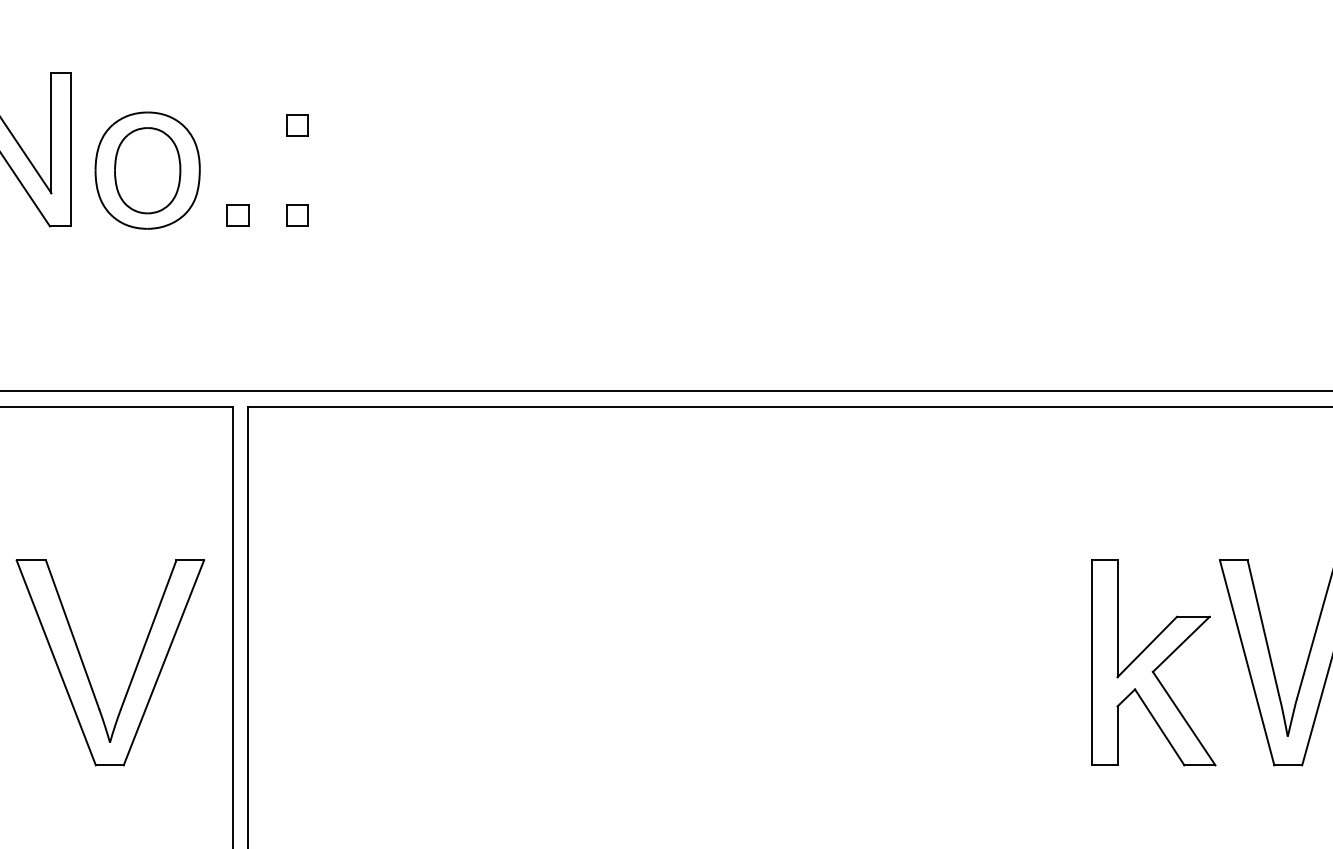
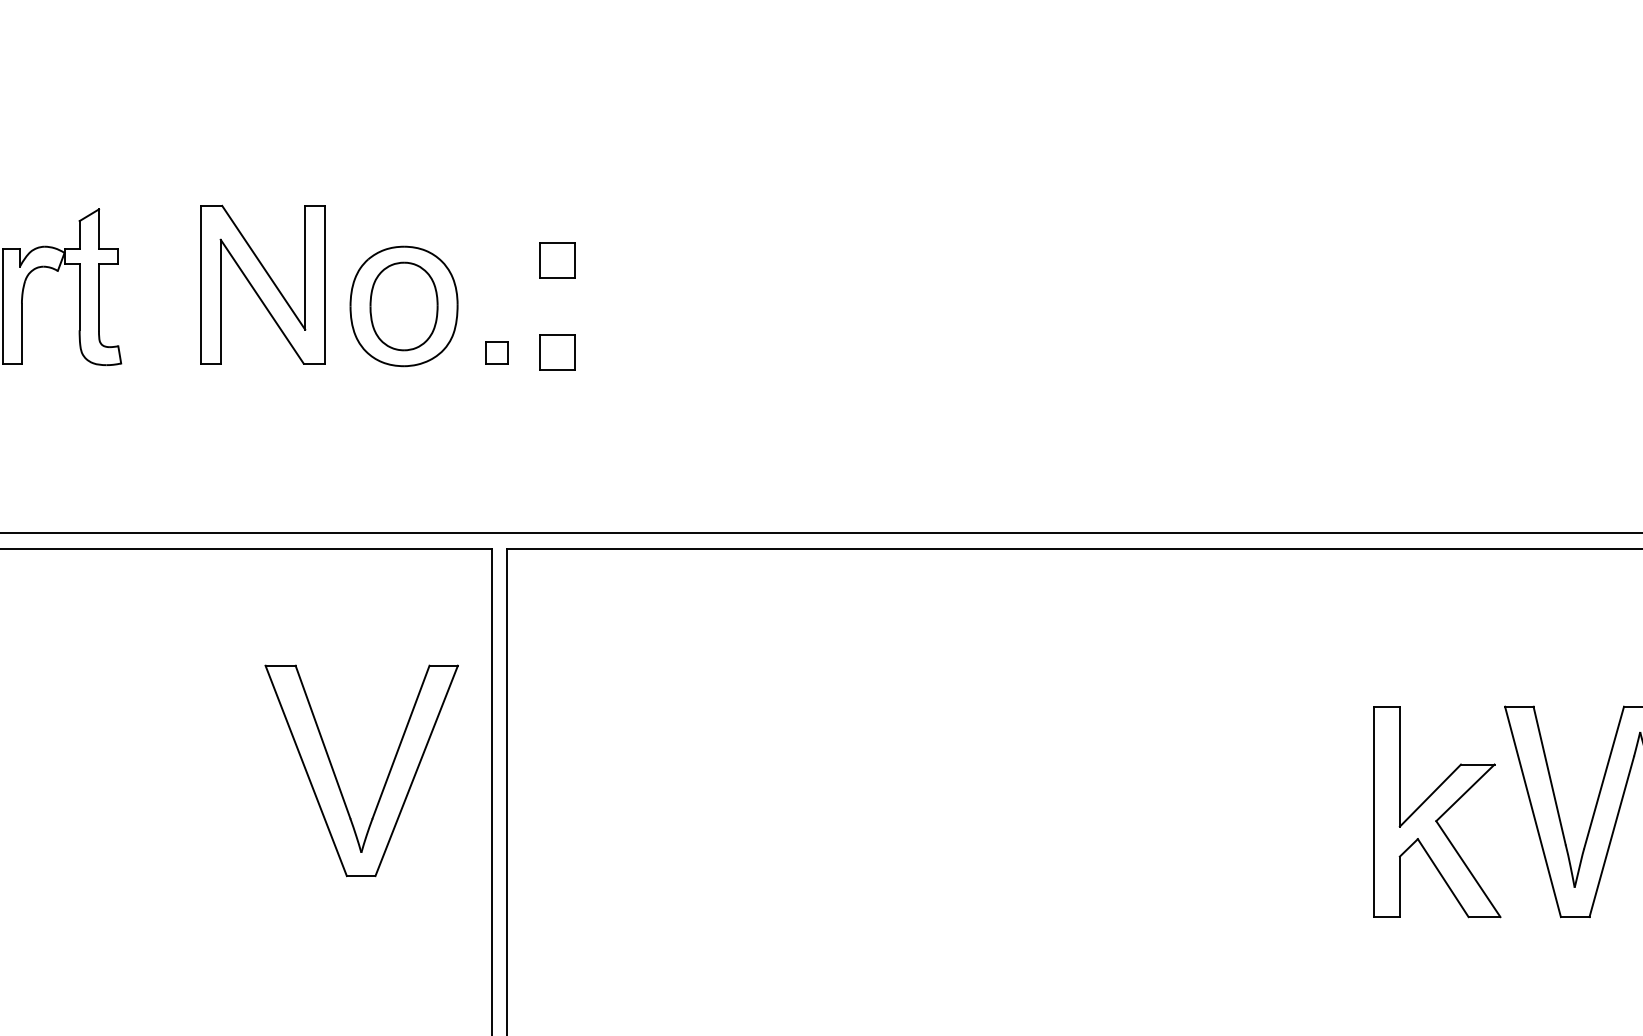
part: (297, 124) -> (557, 259), size x1.6
part: (297, 215) -> (557, 352), size x1.6
part: (87, 673) -> (338, 781), moved

